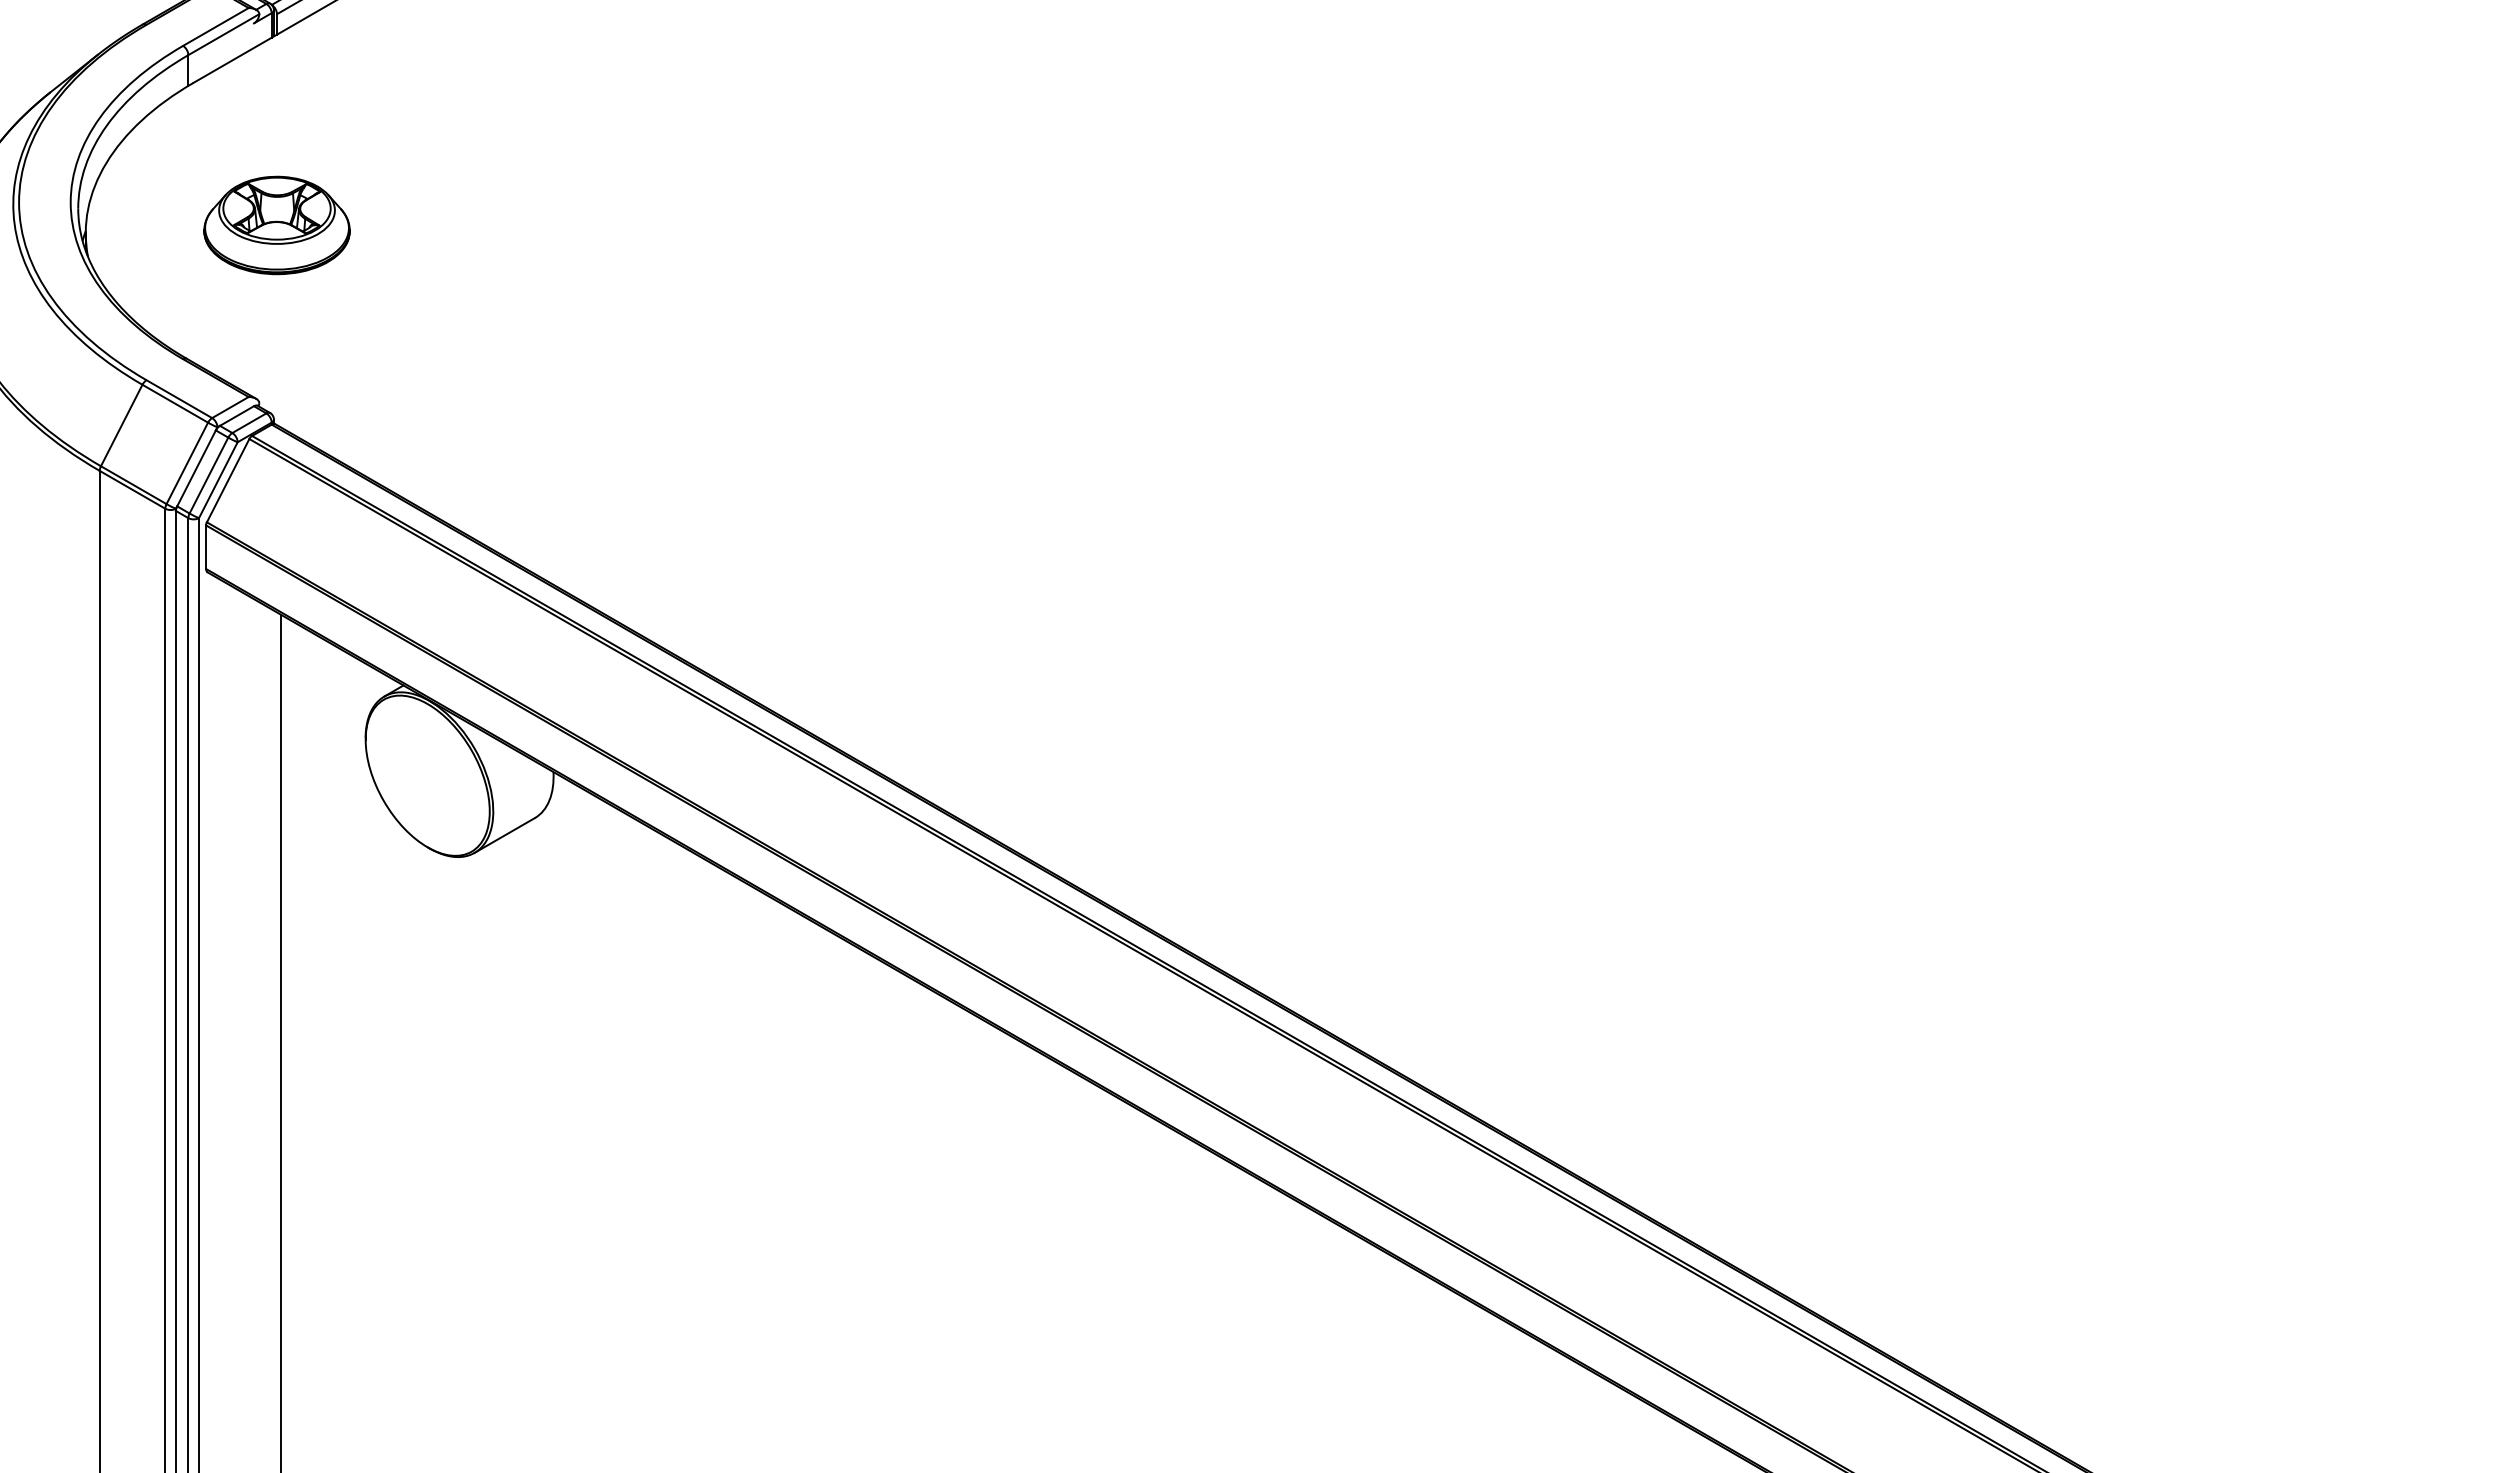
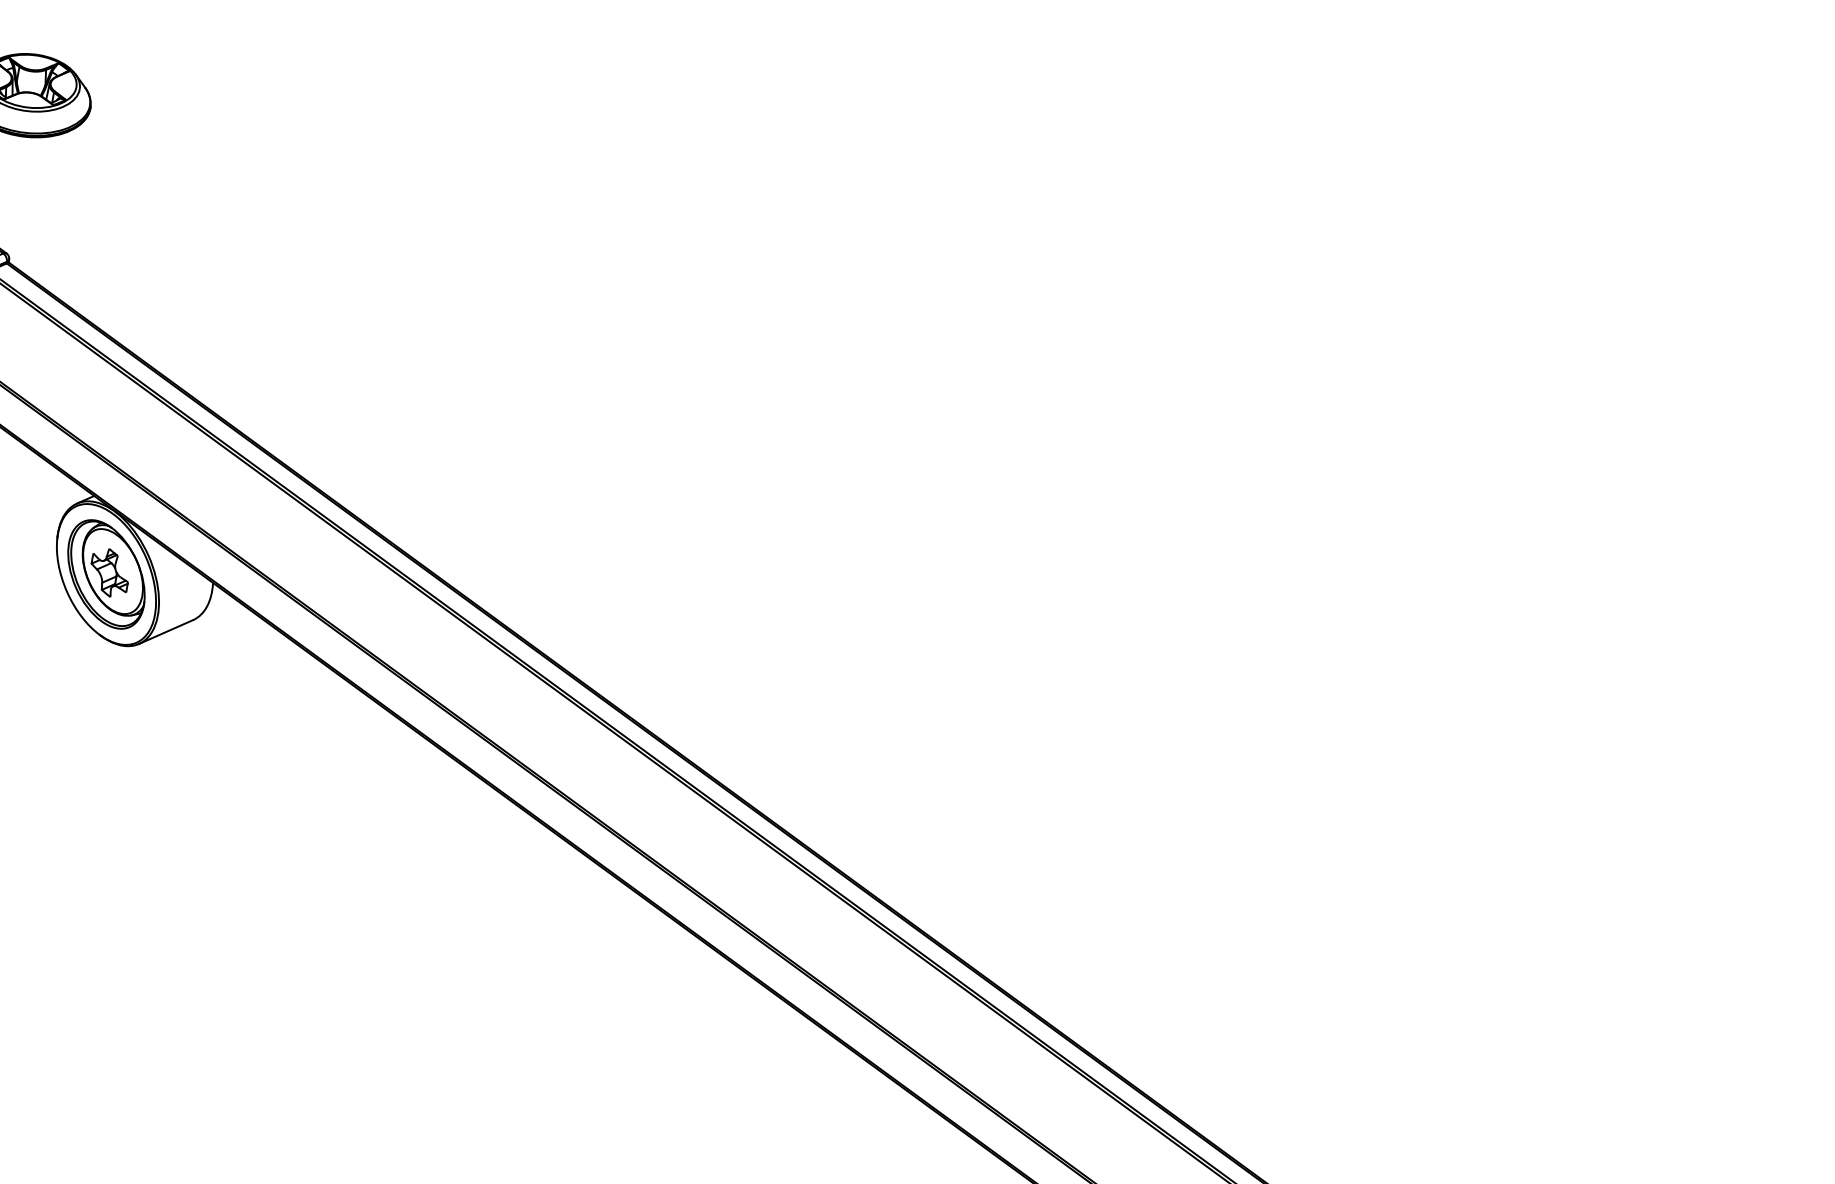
part: (427, 775) -> (106, 574), added

